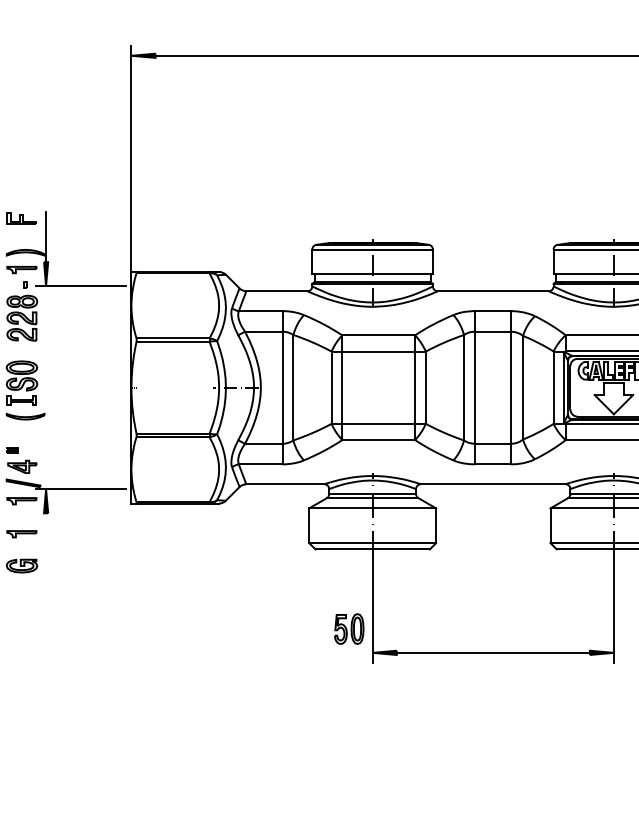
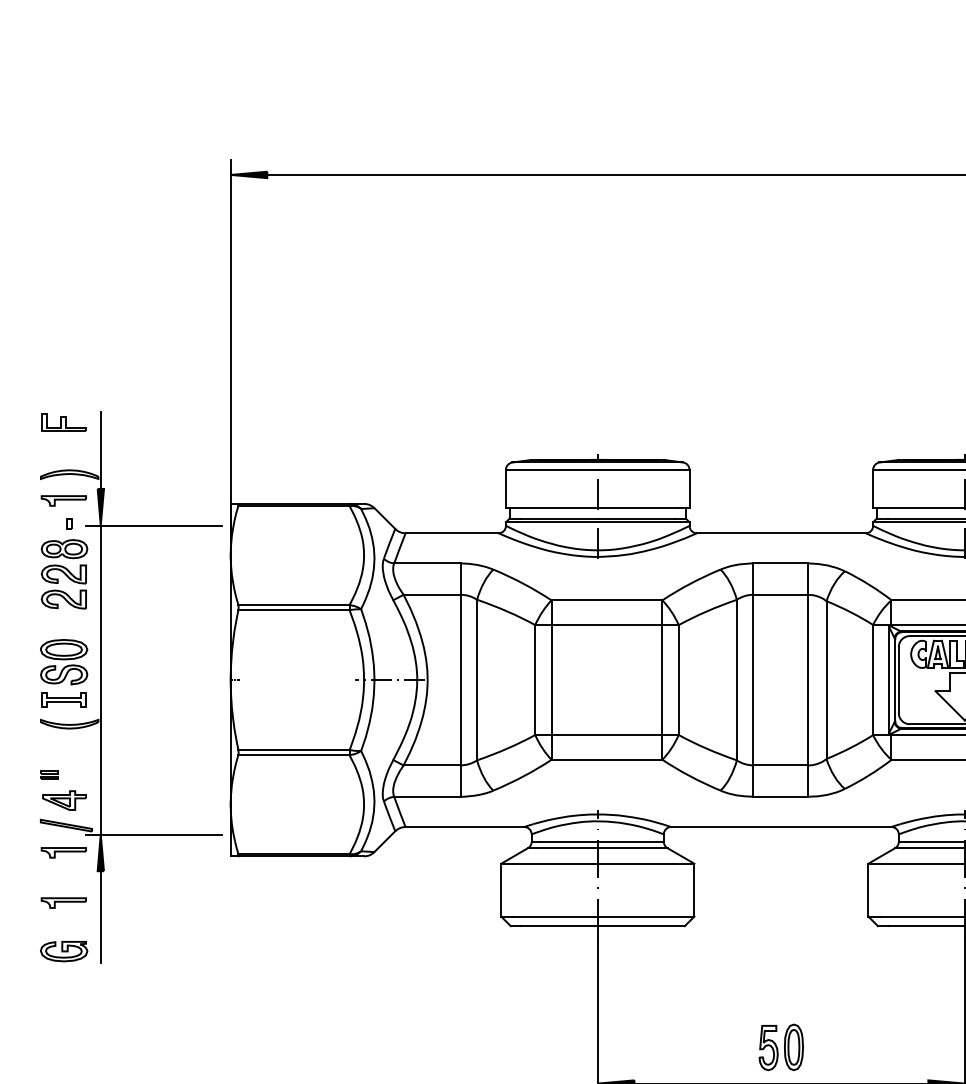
line: (46, 387) -> (101, 679), added
line: (46, 543) -> (101, 917), added
part: (349, 628) -> (781, 1046), moved

